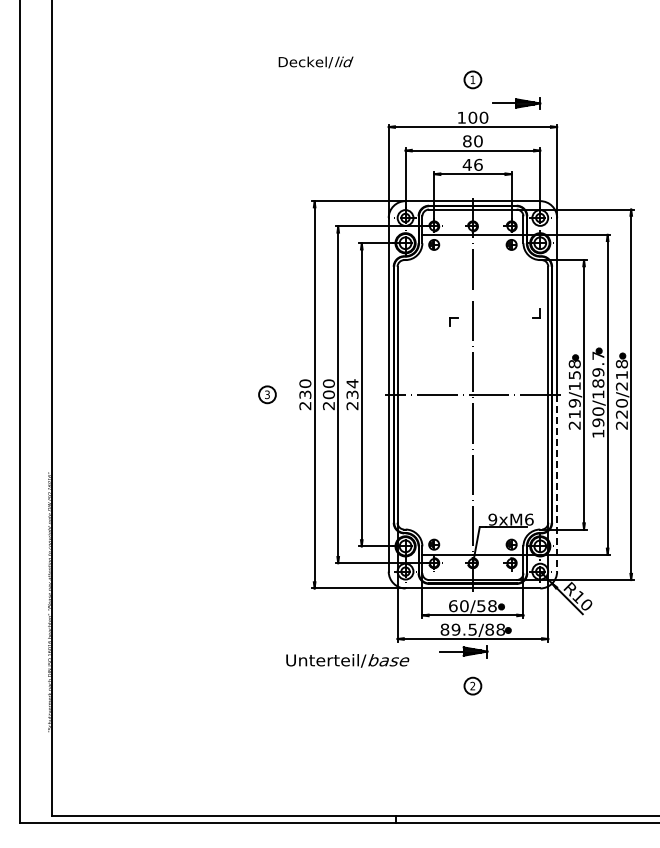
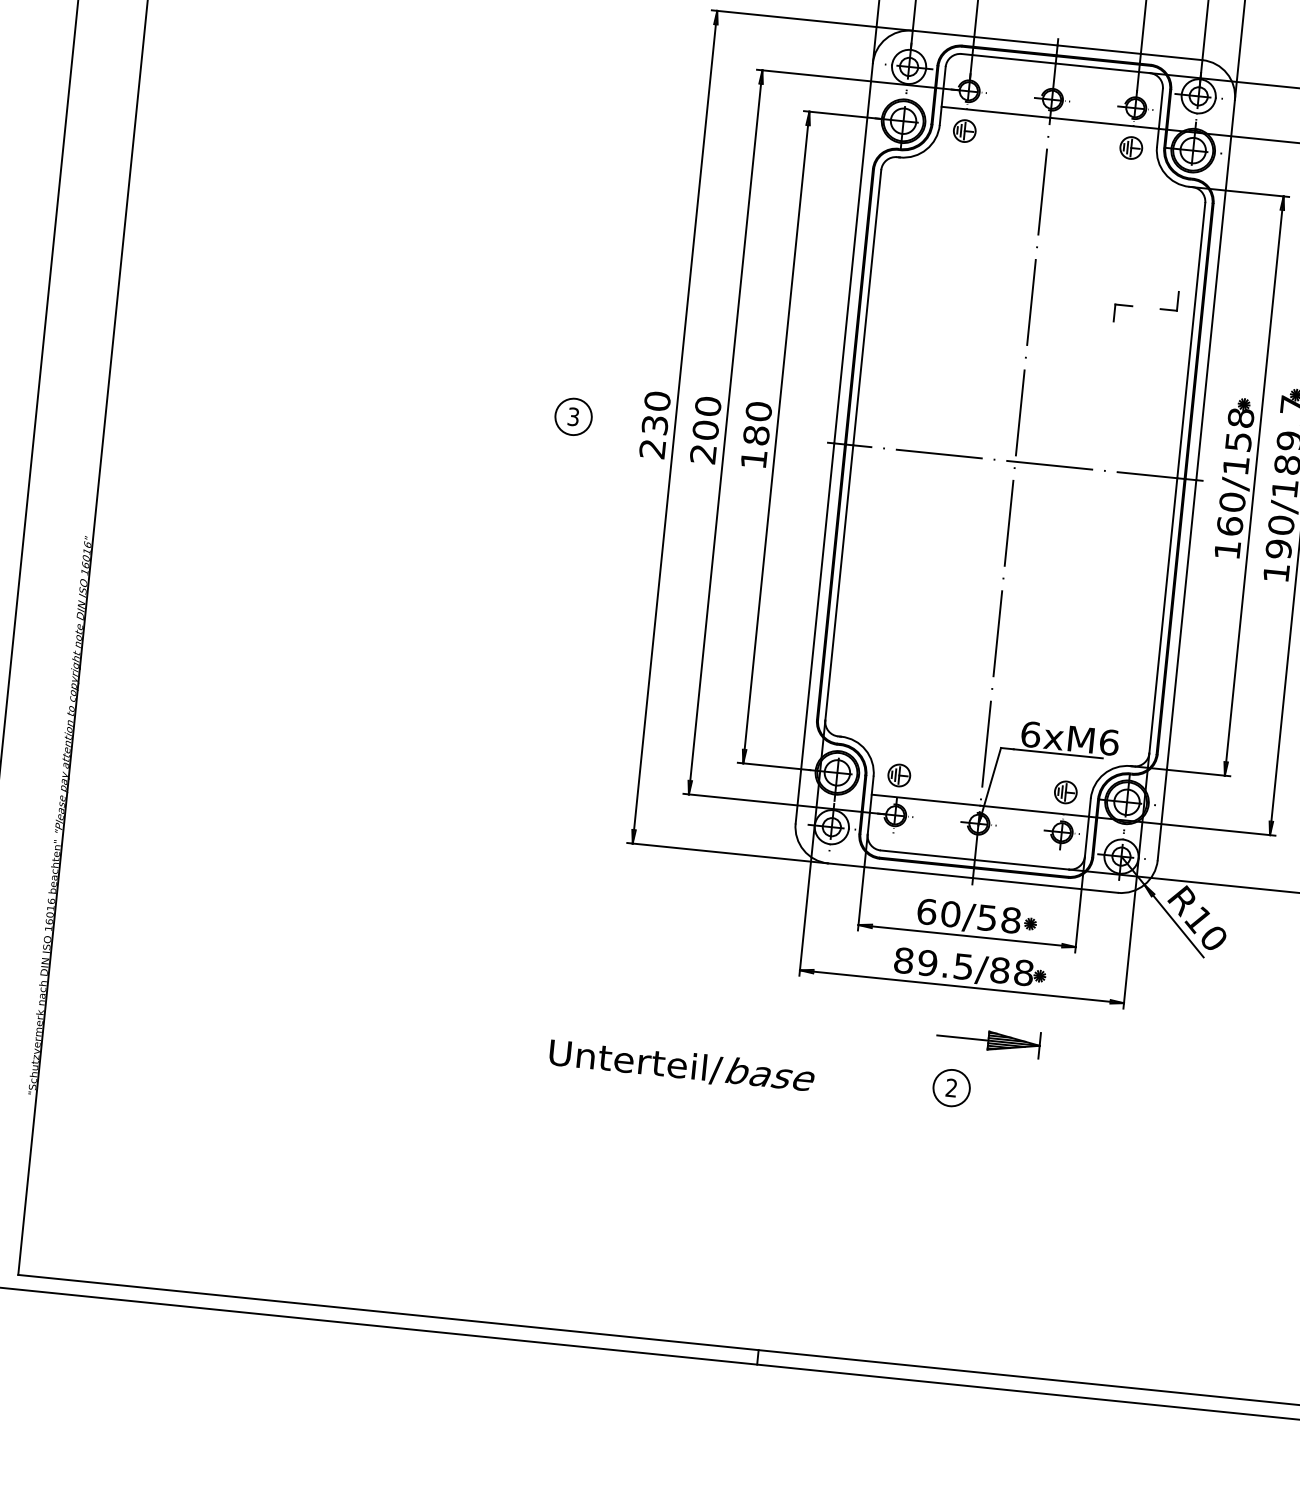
part: (453, 321) -> (1122, 313), moved
text: (352, 394) -> (756, 434), 234 -> 180
text: (574, 414) -> (1229, 526), 219/158 -> 160/158
line: (557, 483) -> (1177, 670), dashed -> solid
text: (492, 519) -> (1030, 734), 9xM6 -> 6xM6
part: (463, 651) -> (988, 1040), moved
text: (347, 660) -> (681, 1065), moved

